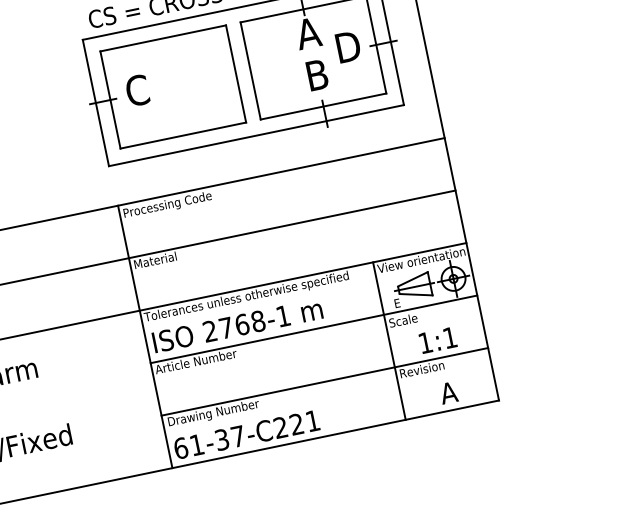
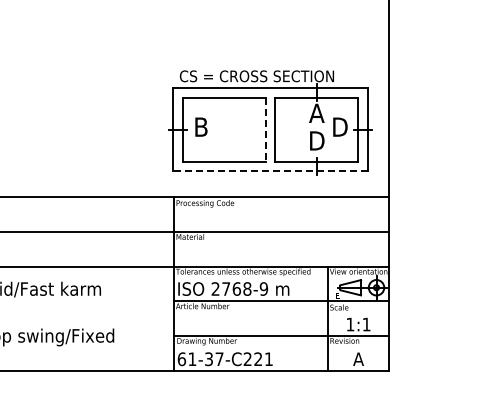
text: (317, 74) -> (317, 140), B -> D
line: (235, 75) -> (265, 130), solid -> dashed
text: (138, 91) -> (201, 127), C -> B
line: (256, 136) -> (270, 171), solid -> dashed
text: (282, 315) -> (263, 288), 2768-1 -> 2768-9

